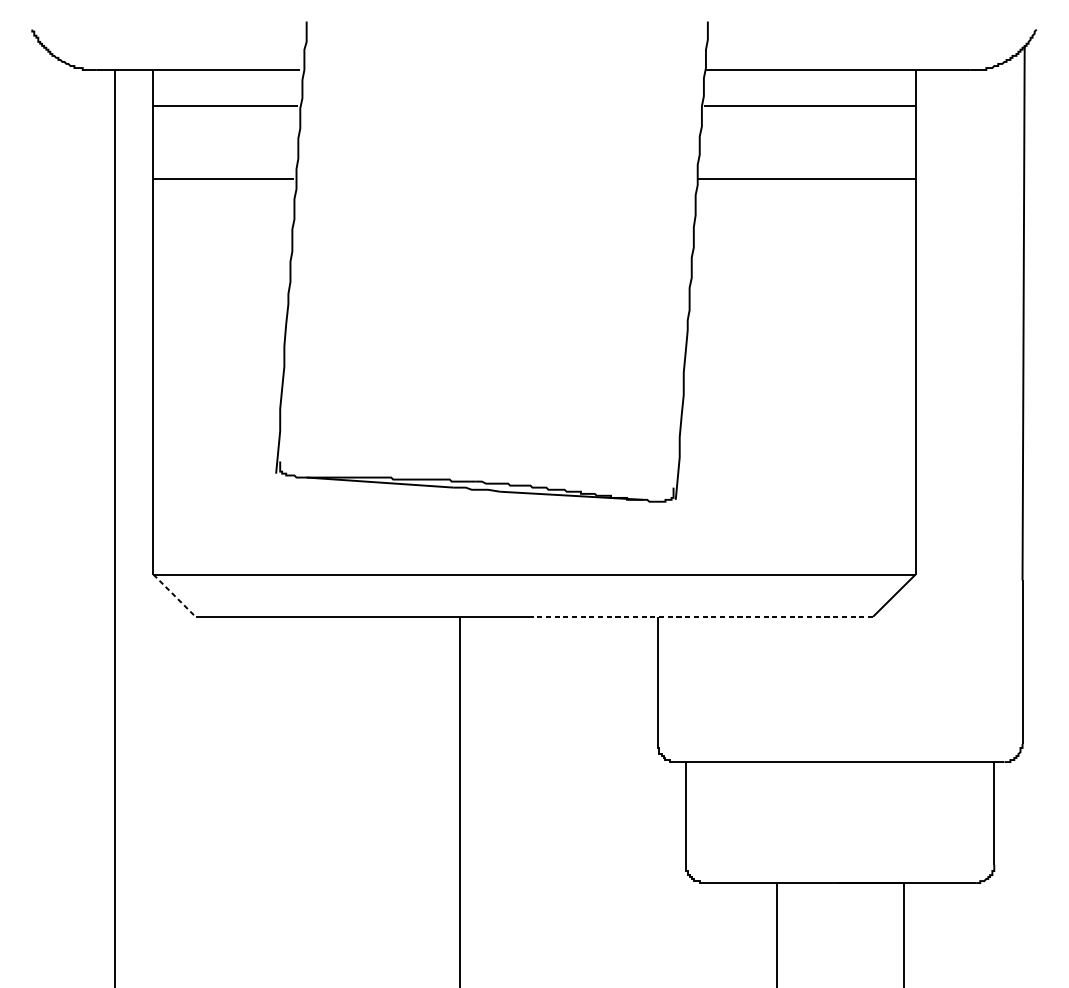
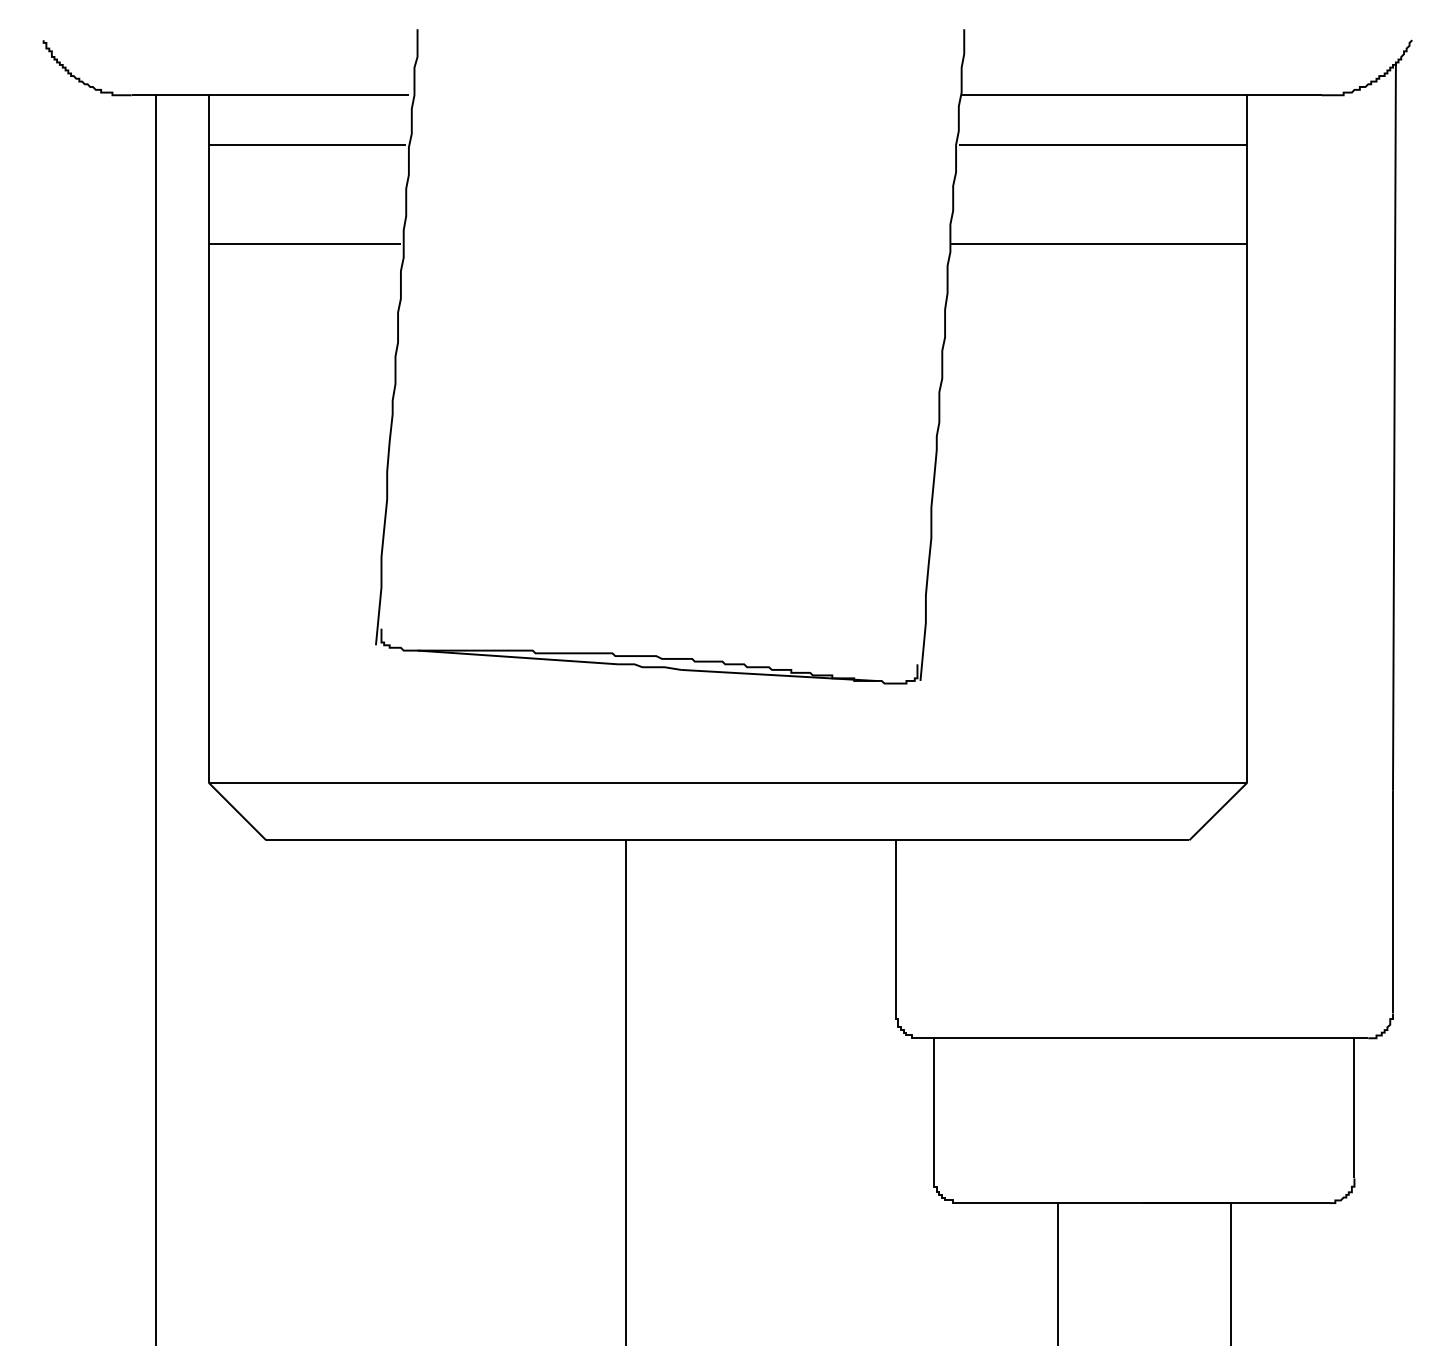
line: (174, 595) -> (237, 811), dashed -> solid
line: (703, 616) -> (958, 840), dashed -> solid

